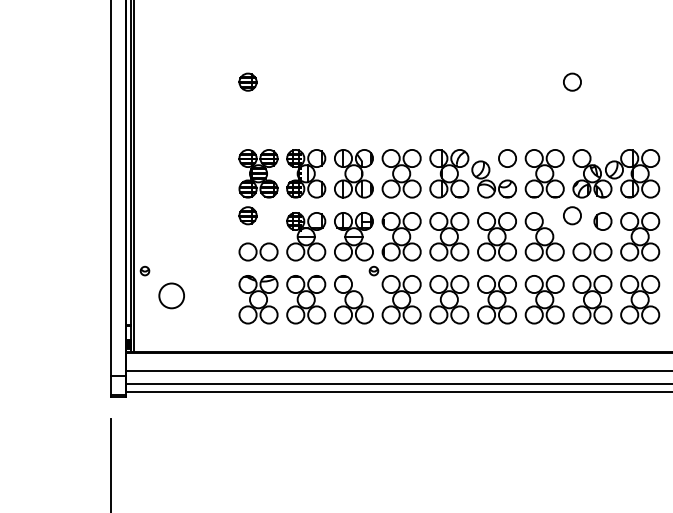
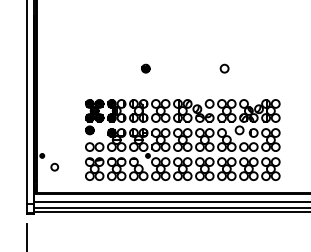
part: (247, 81) -> (145, 68), moved
circle: (572, 81) -> (224, 68), moved
circle: (171, 294) -> (54, 166), size x0.6

